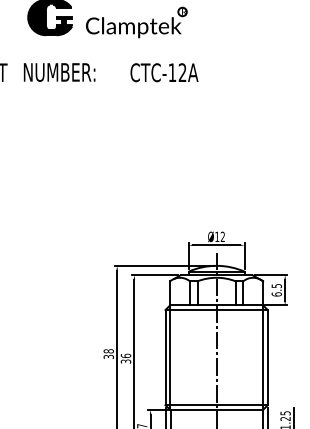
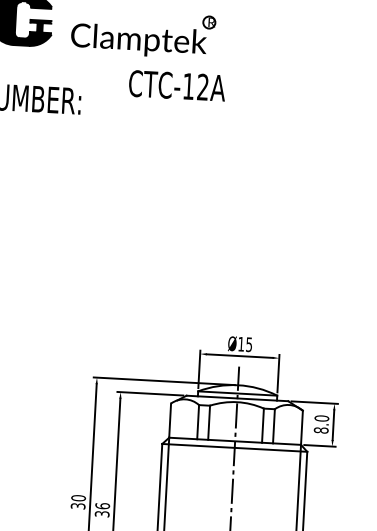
text: (164, 72) -> (177, 85), moved
text: (222, 236) -> (248, 344), Ø12 -> Ø15
text: (276, 289) -> (321, 423), 6.5 -> 8.0
text: (108, 351) -> (78, 498), 38 -> 30

